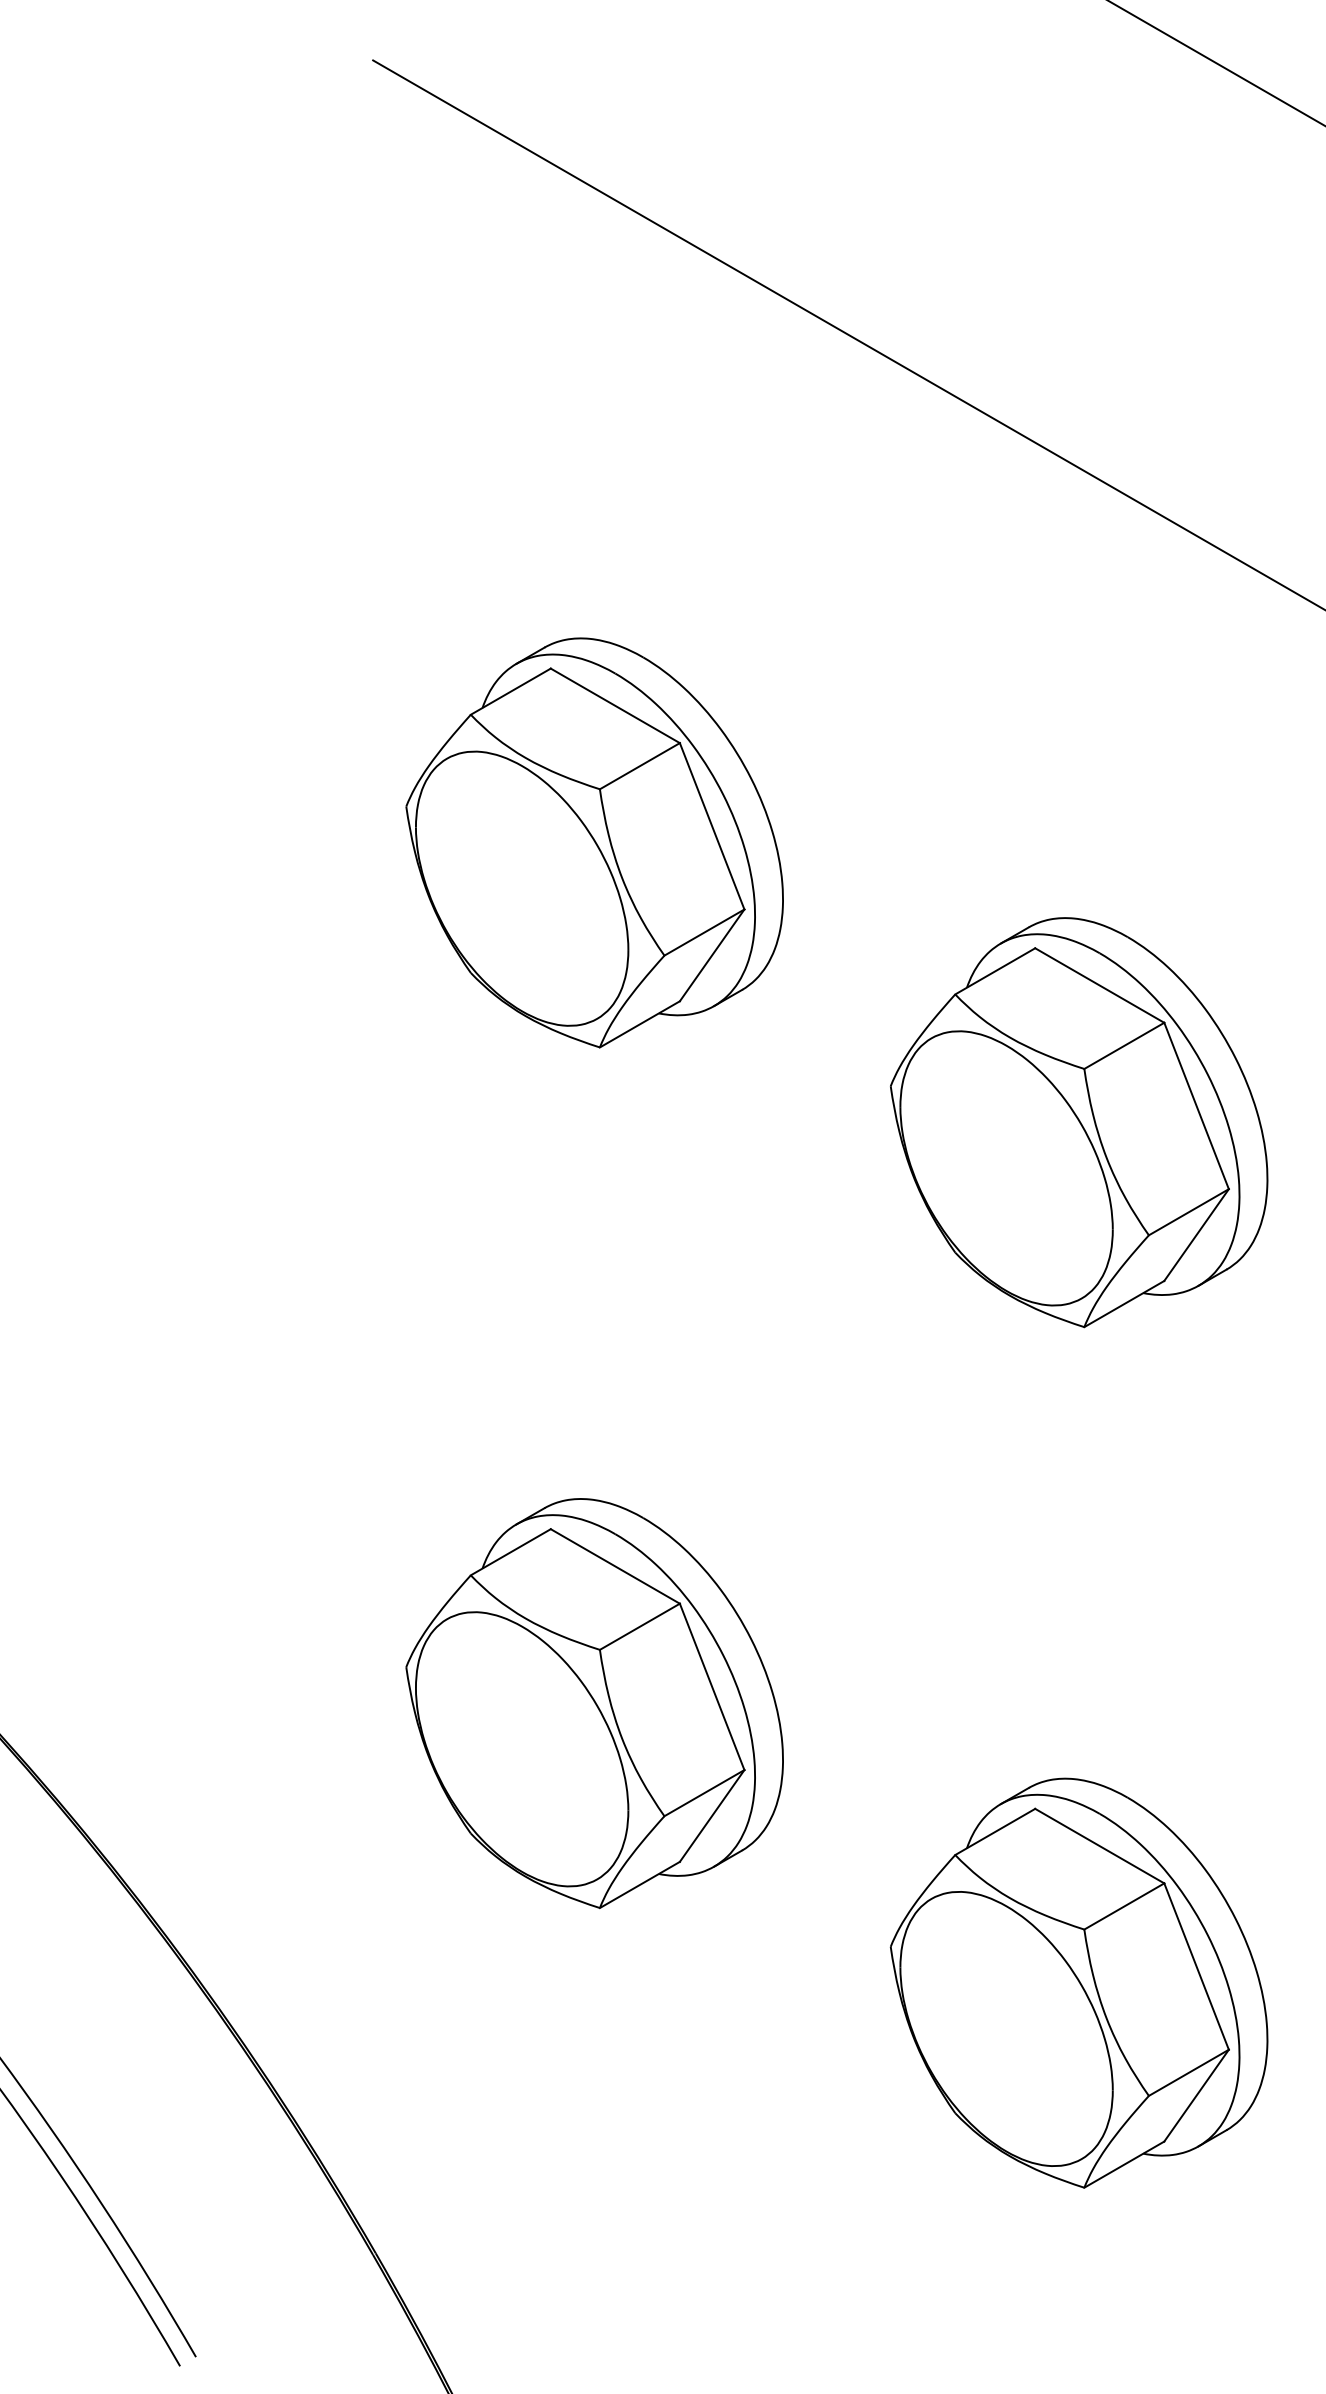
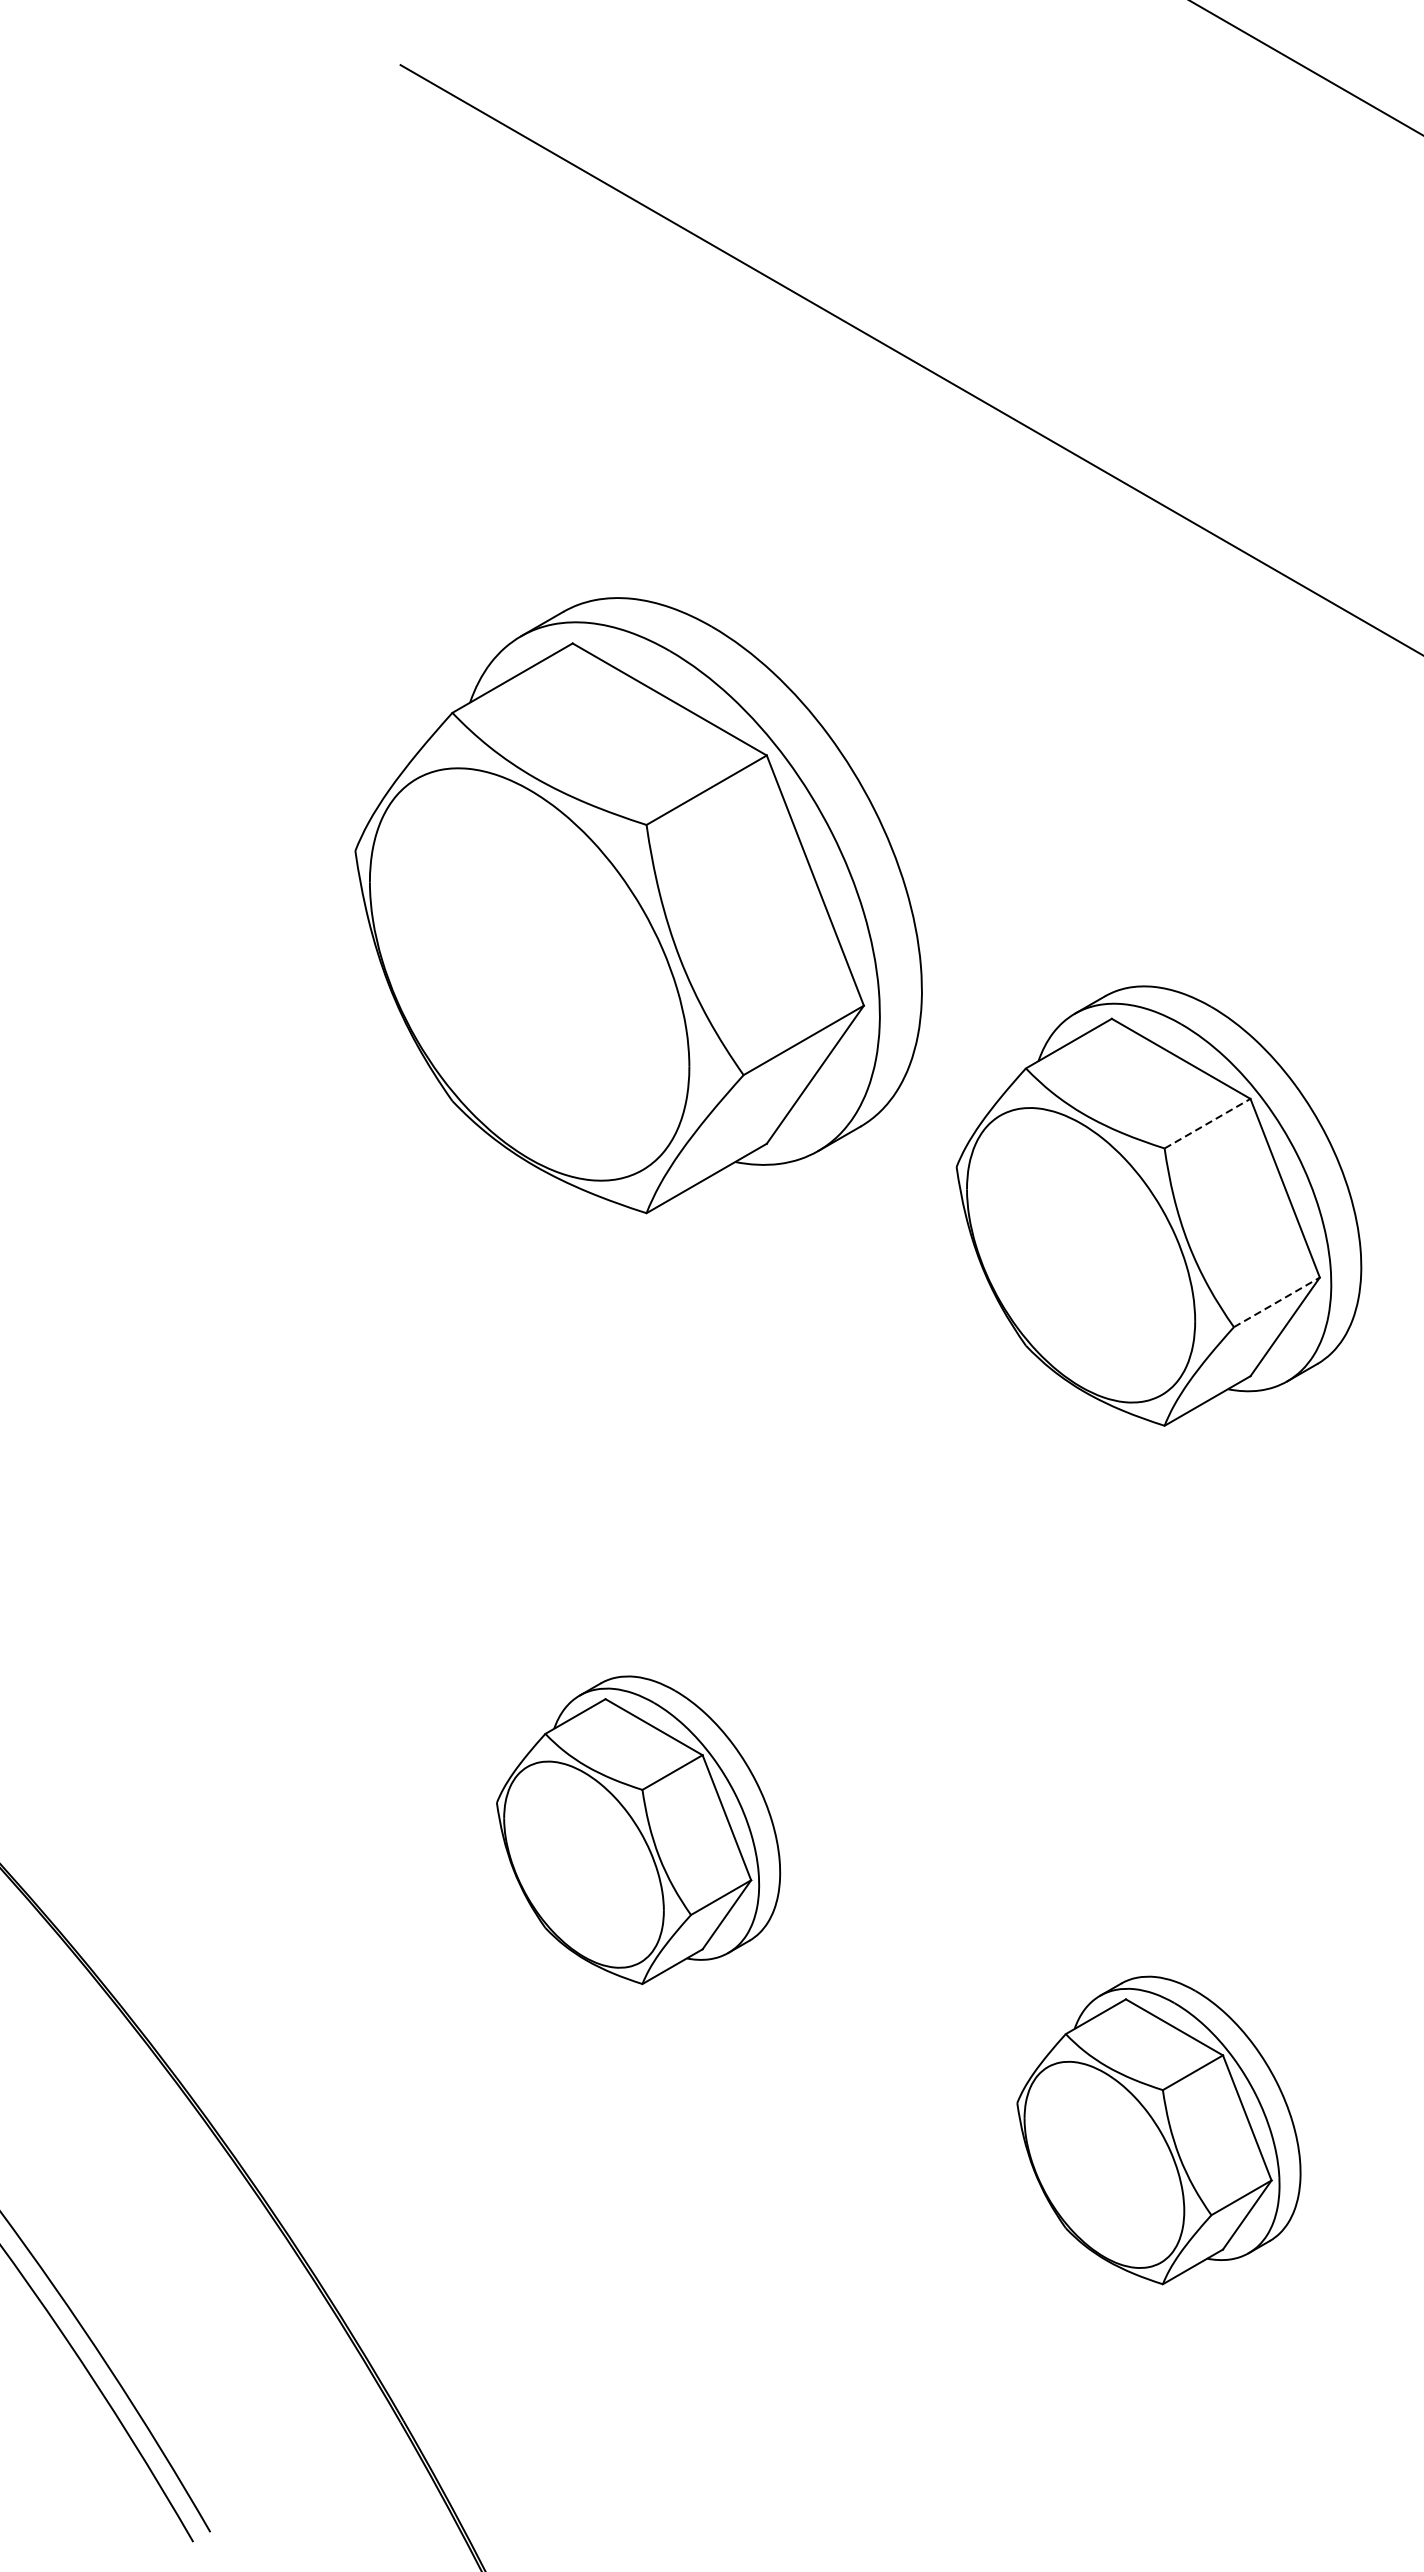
part: (594, 842) -> (638, 905), size x1.4
line: (1124, 1045) -> (1207, 1123), solid -> dashed
line: (1189, 1211) -> (1277, 1301), solid -> dashed
part: (594, 1703) -> (638, 1830), size x0.7
part: (1078, 1982) -> (1158, 2129), size x0.7

